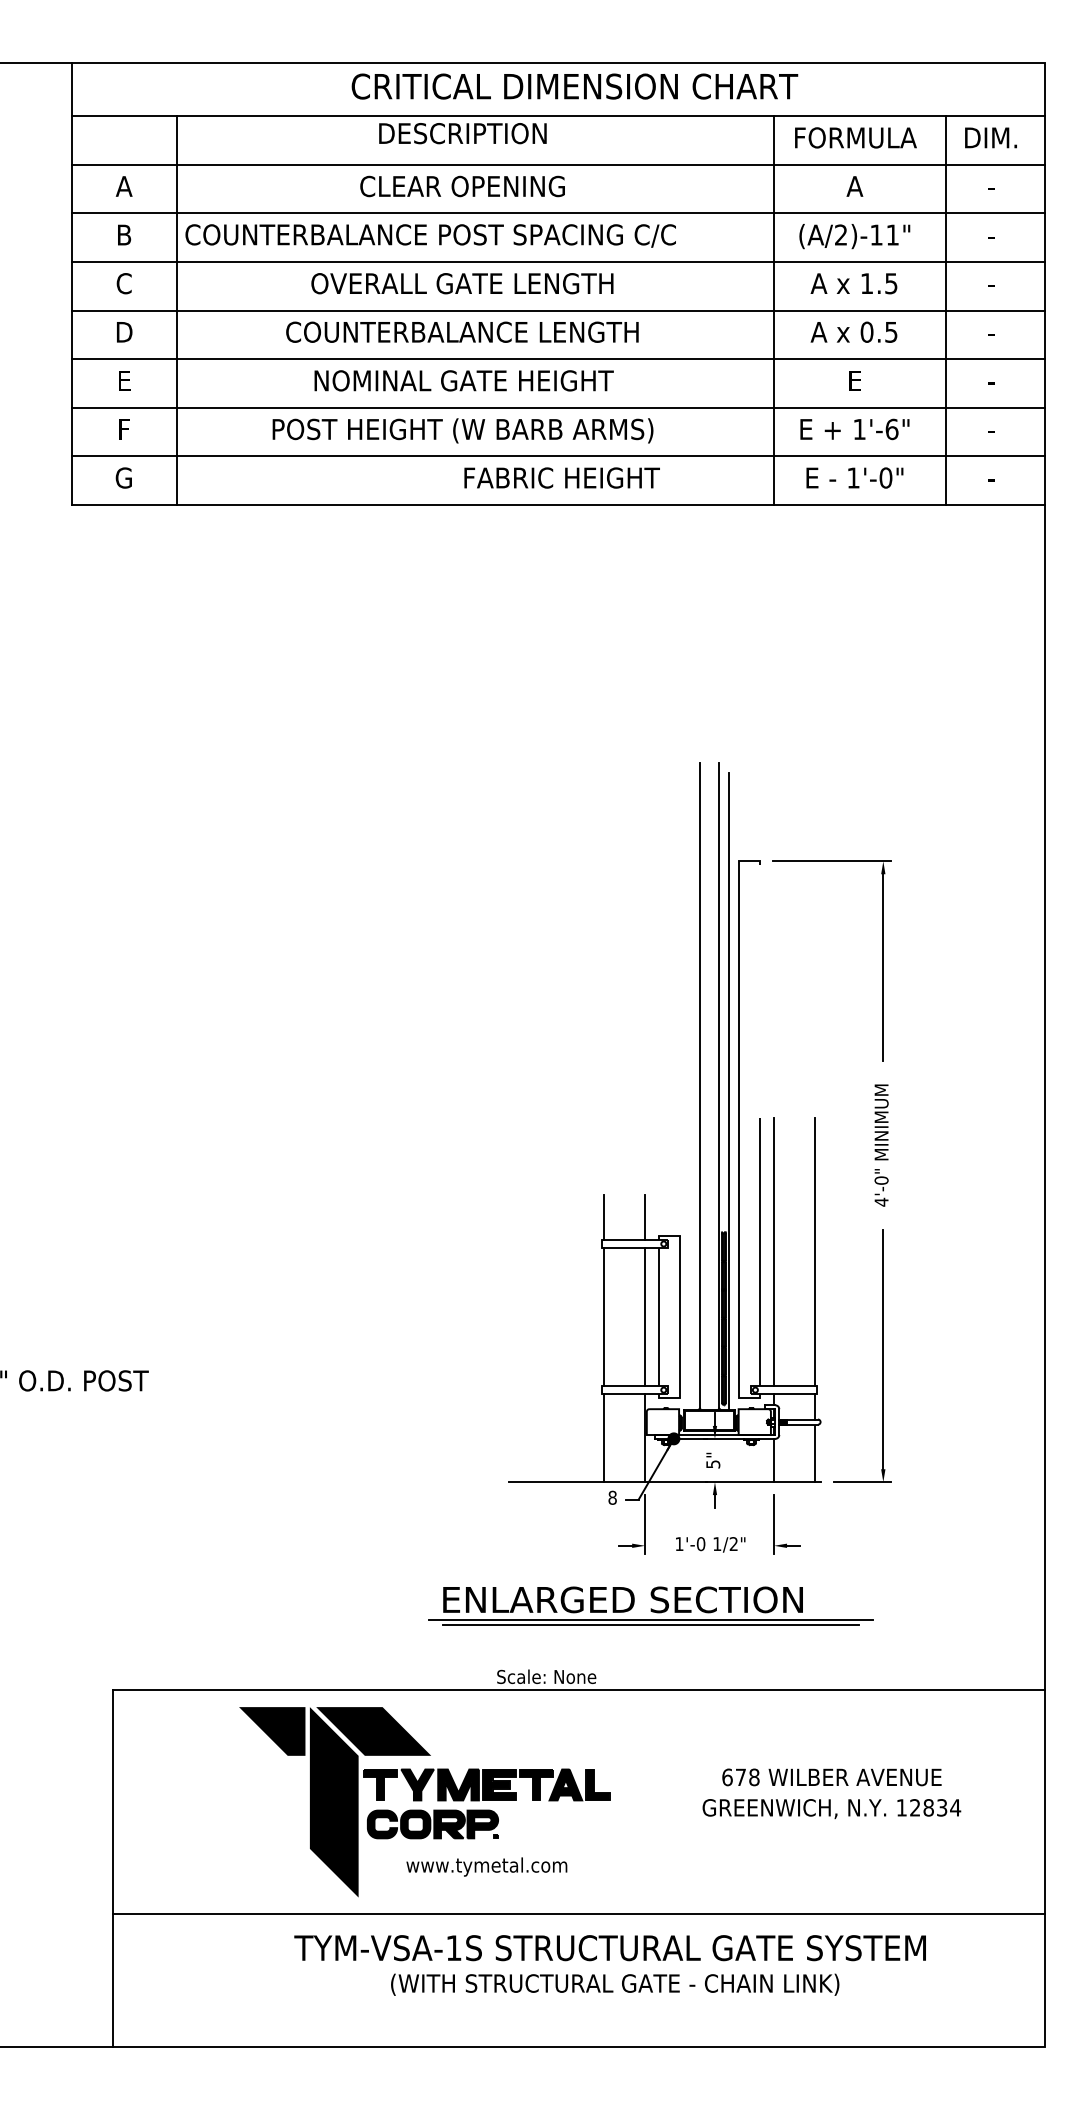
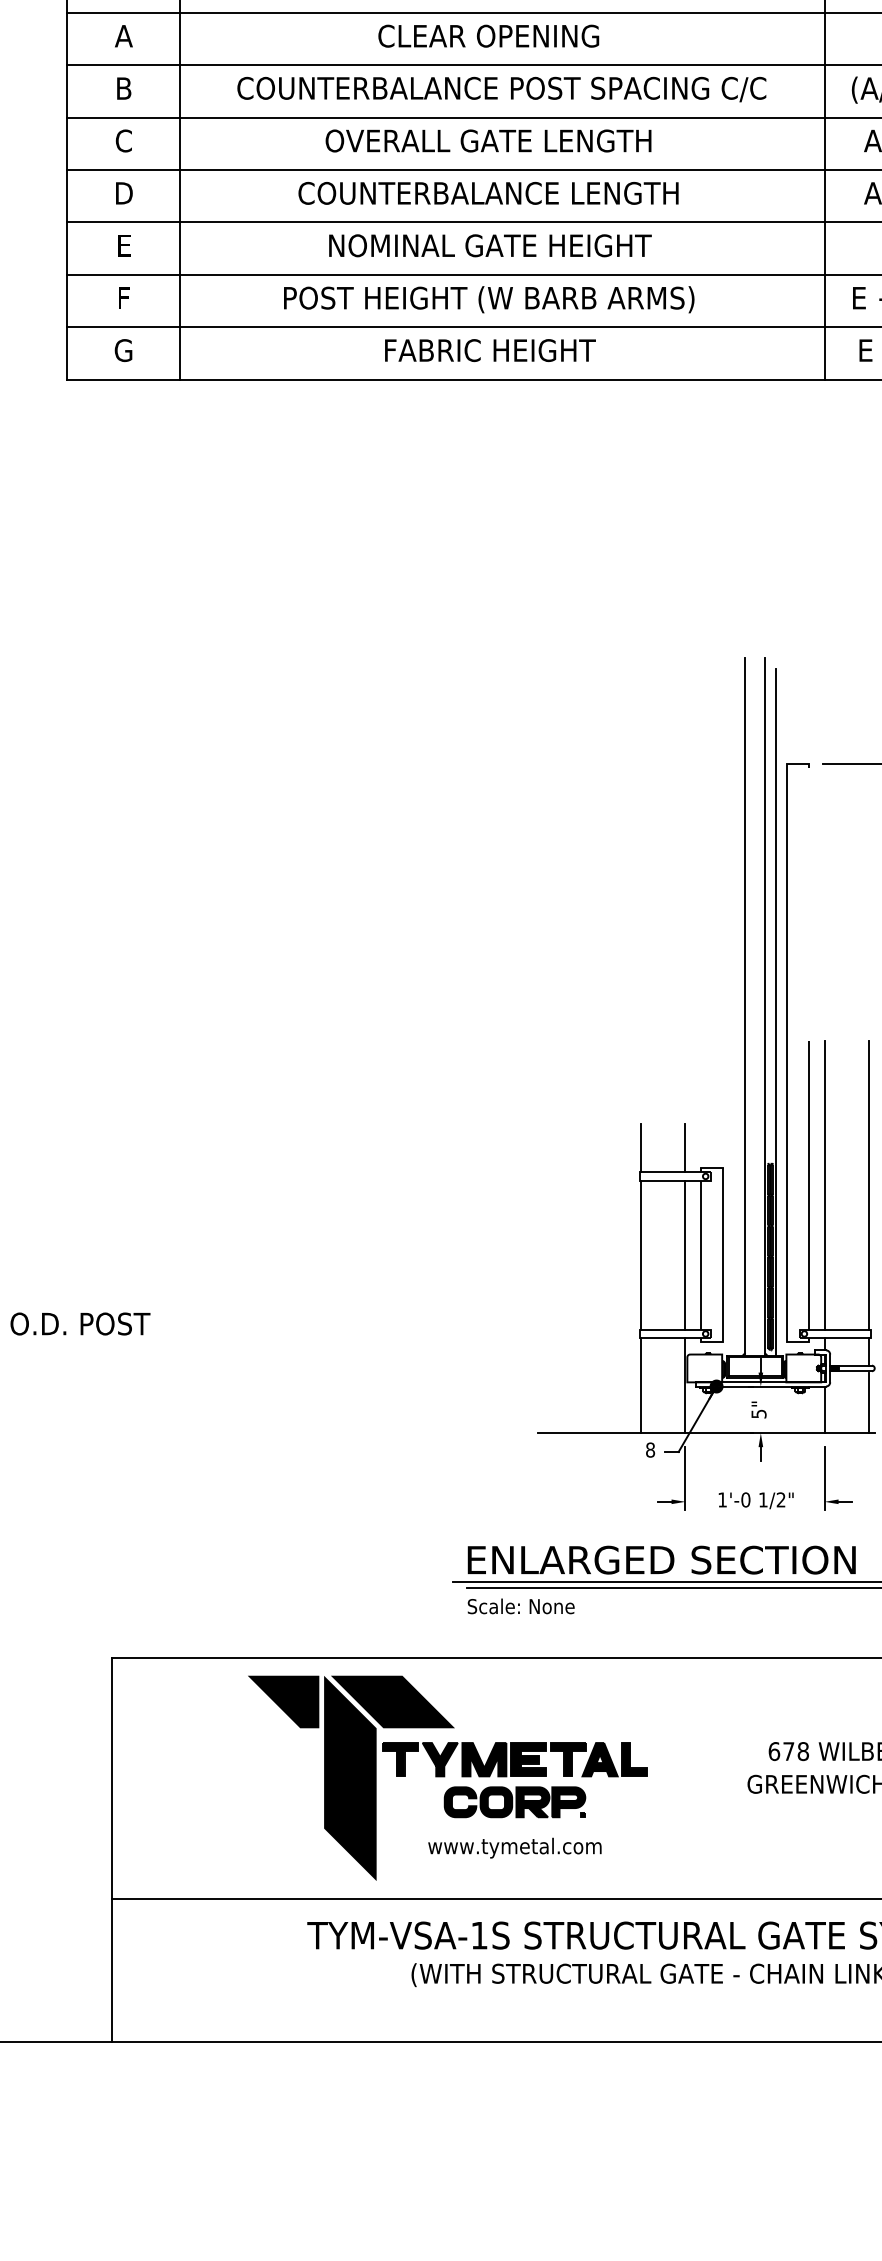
text: (430, 235) -> (501, 89), moved
text: (561, 477) -> (489, 349), moved
text: (546, 1676) -> (520, 1606), moved
part: (432, 1824) -> (514, 1802), moved

